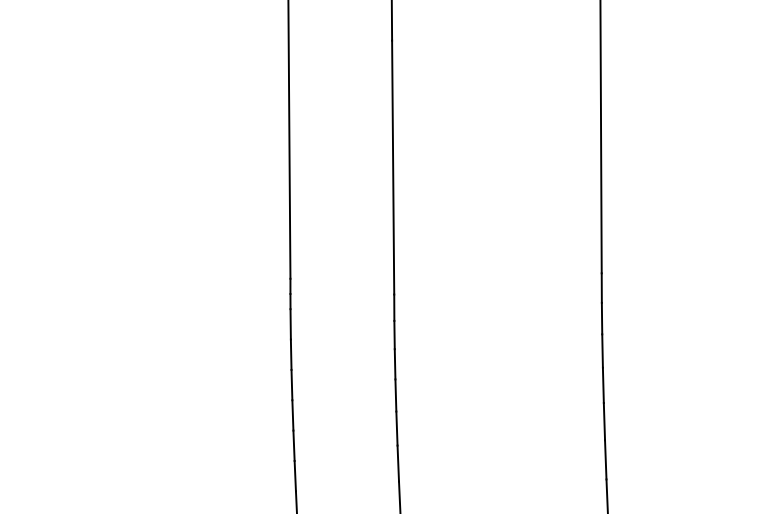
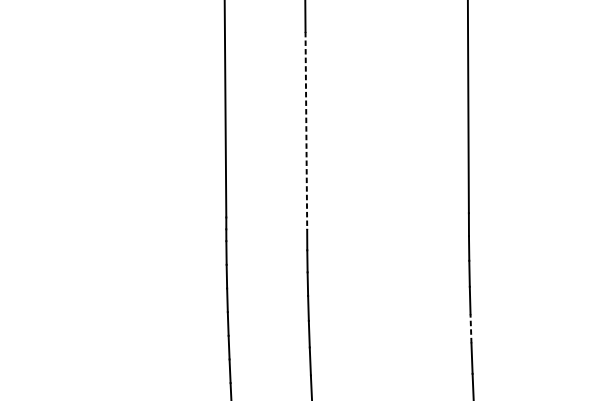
line: (393, 167) -> (306, 130), solid -> dashed
line: (604, 421) -> (471, 328), solid -> dashed

